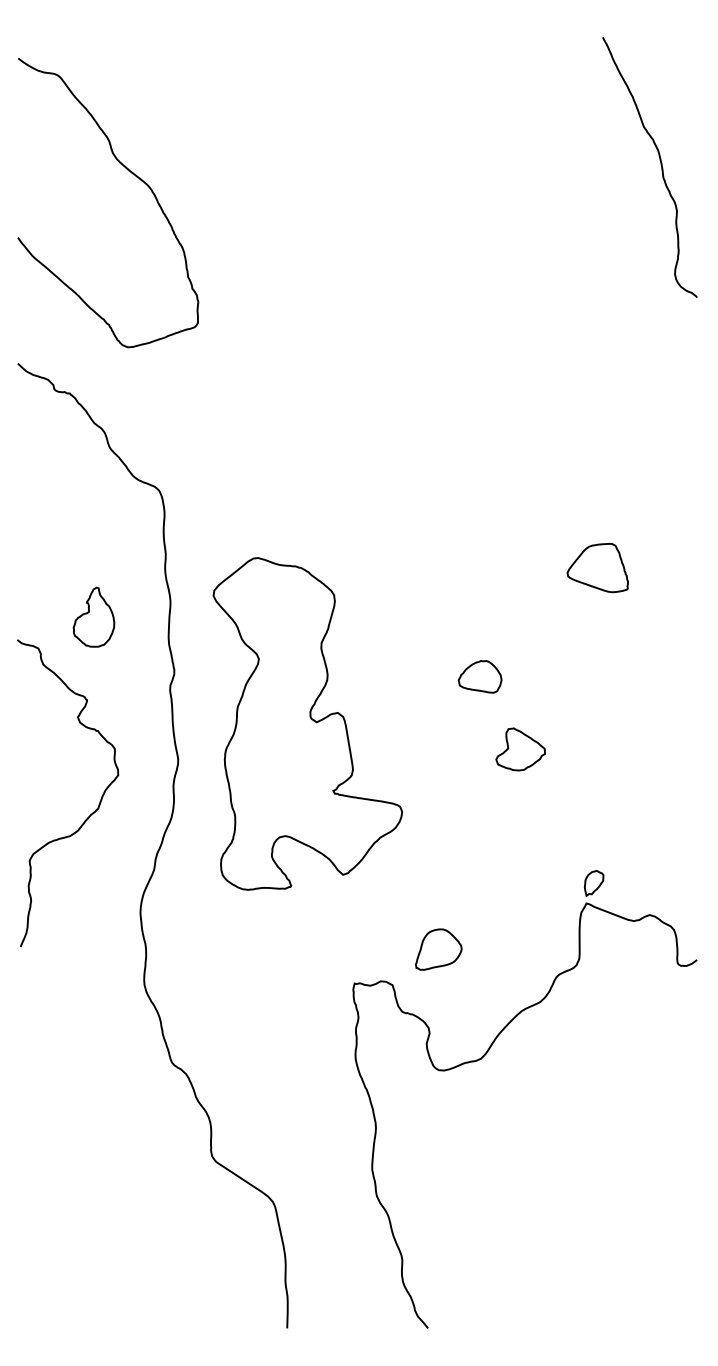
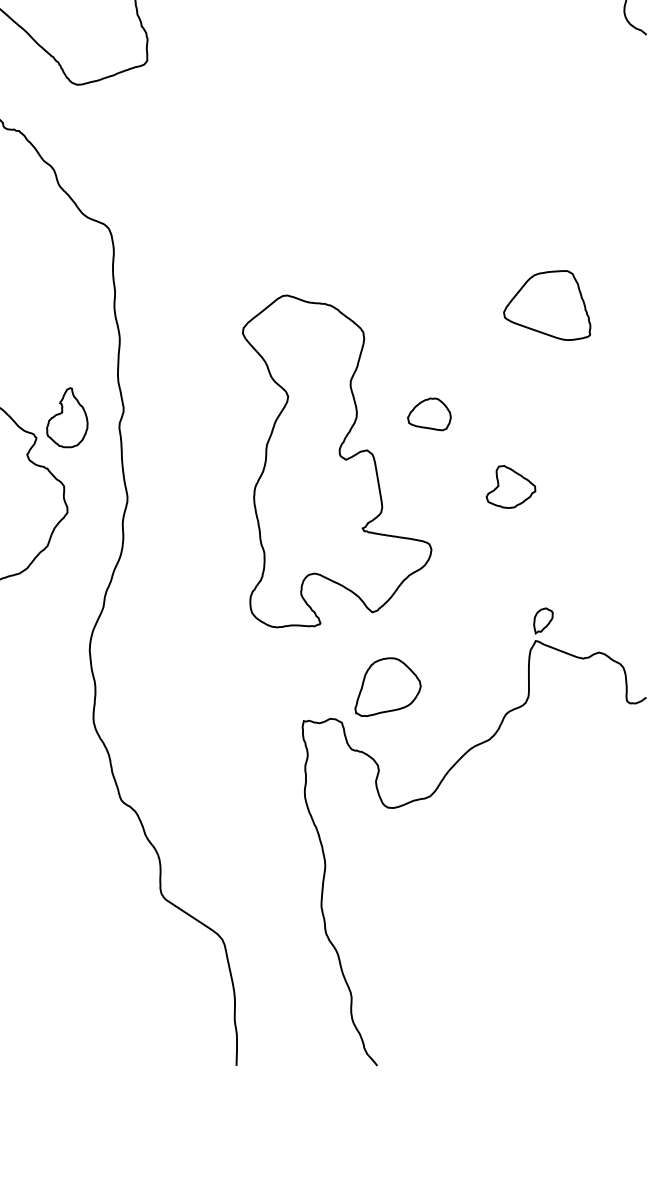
part: (597, 567) -> (546, 305), size x1.43
part: (93, 616) -> (66, 417), moved
part: (307, 723) -> (336, 461), moved
part: (520, 749) -> (510, 487), moved
part: (438, 949) -> (387, 687), size x1.43

